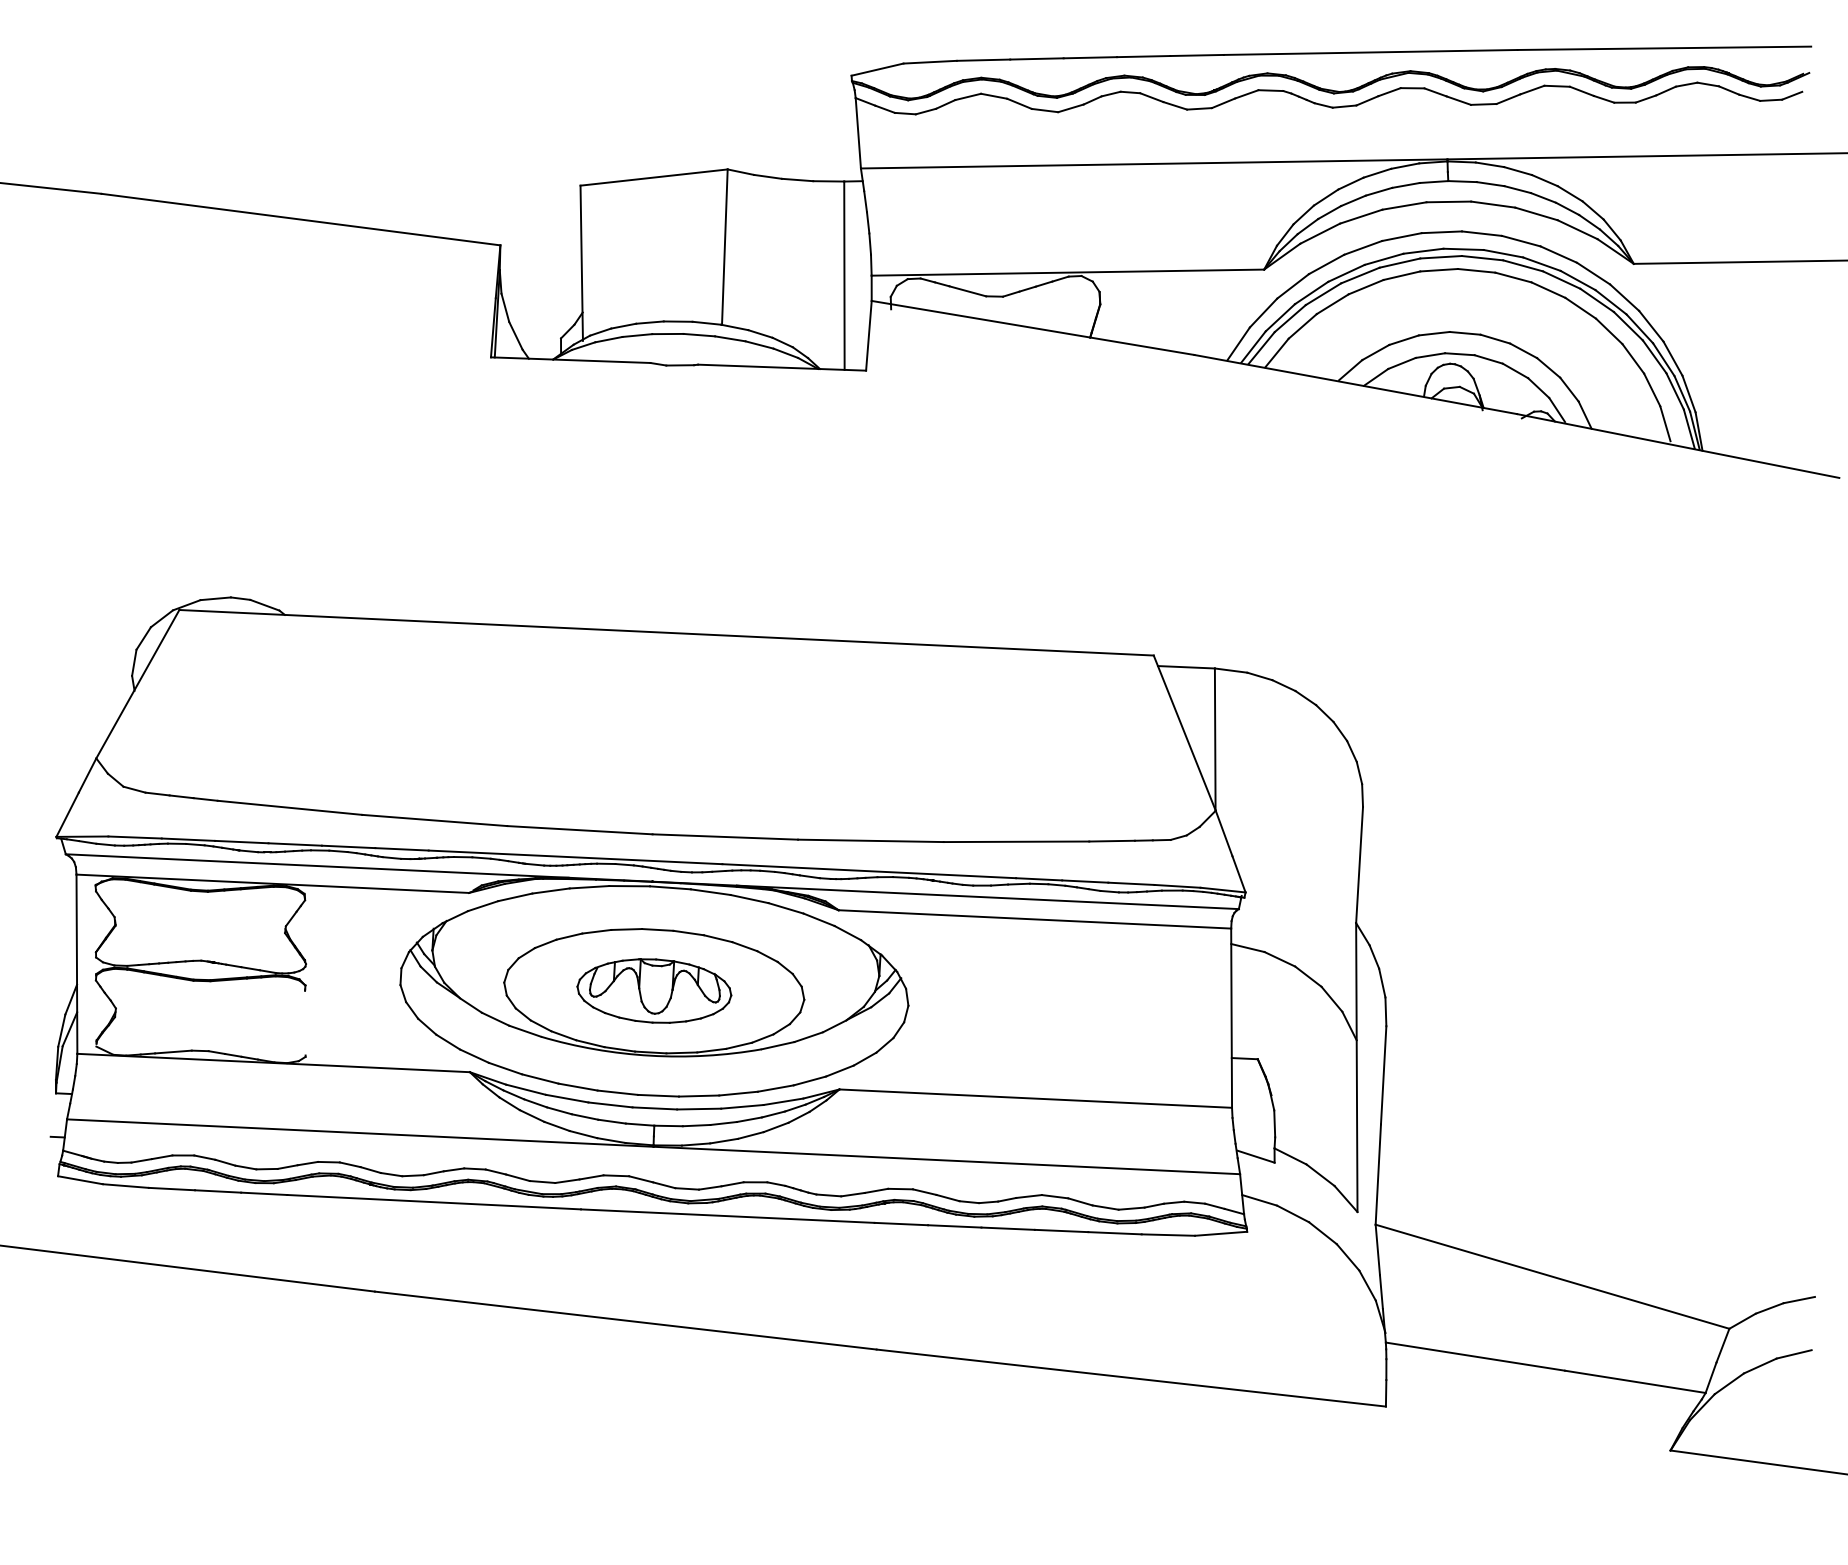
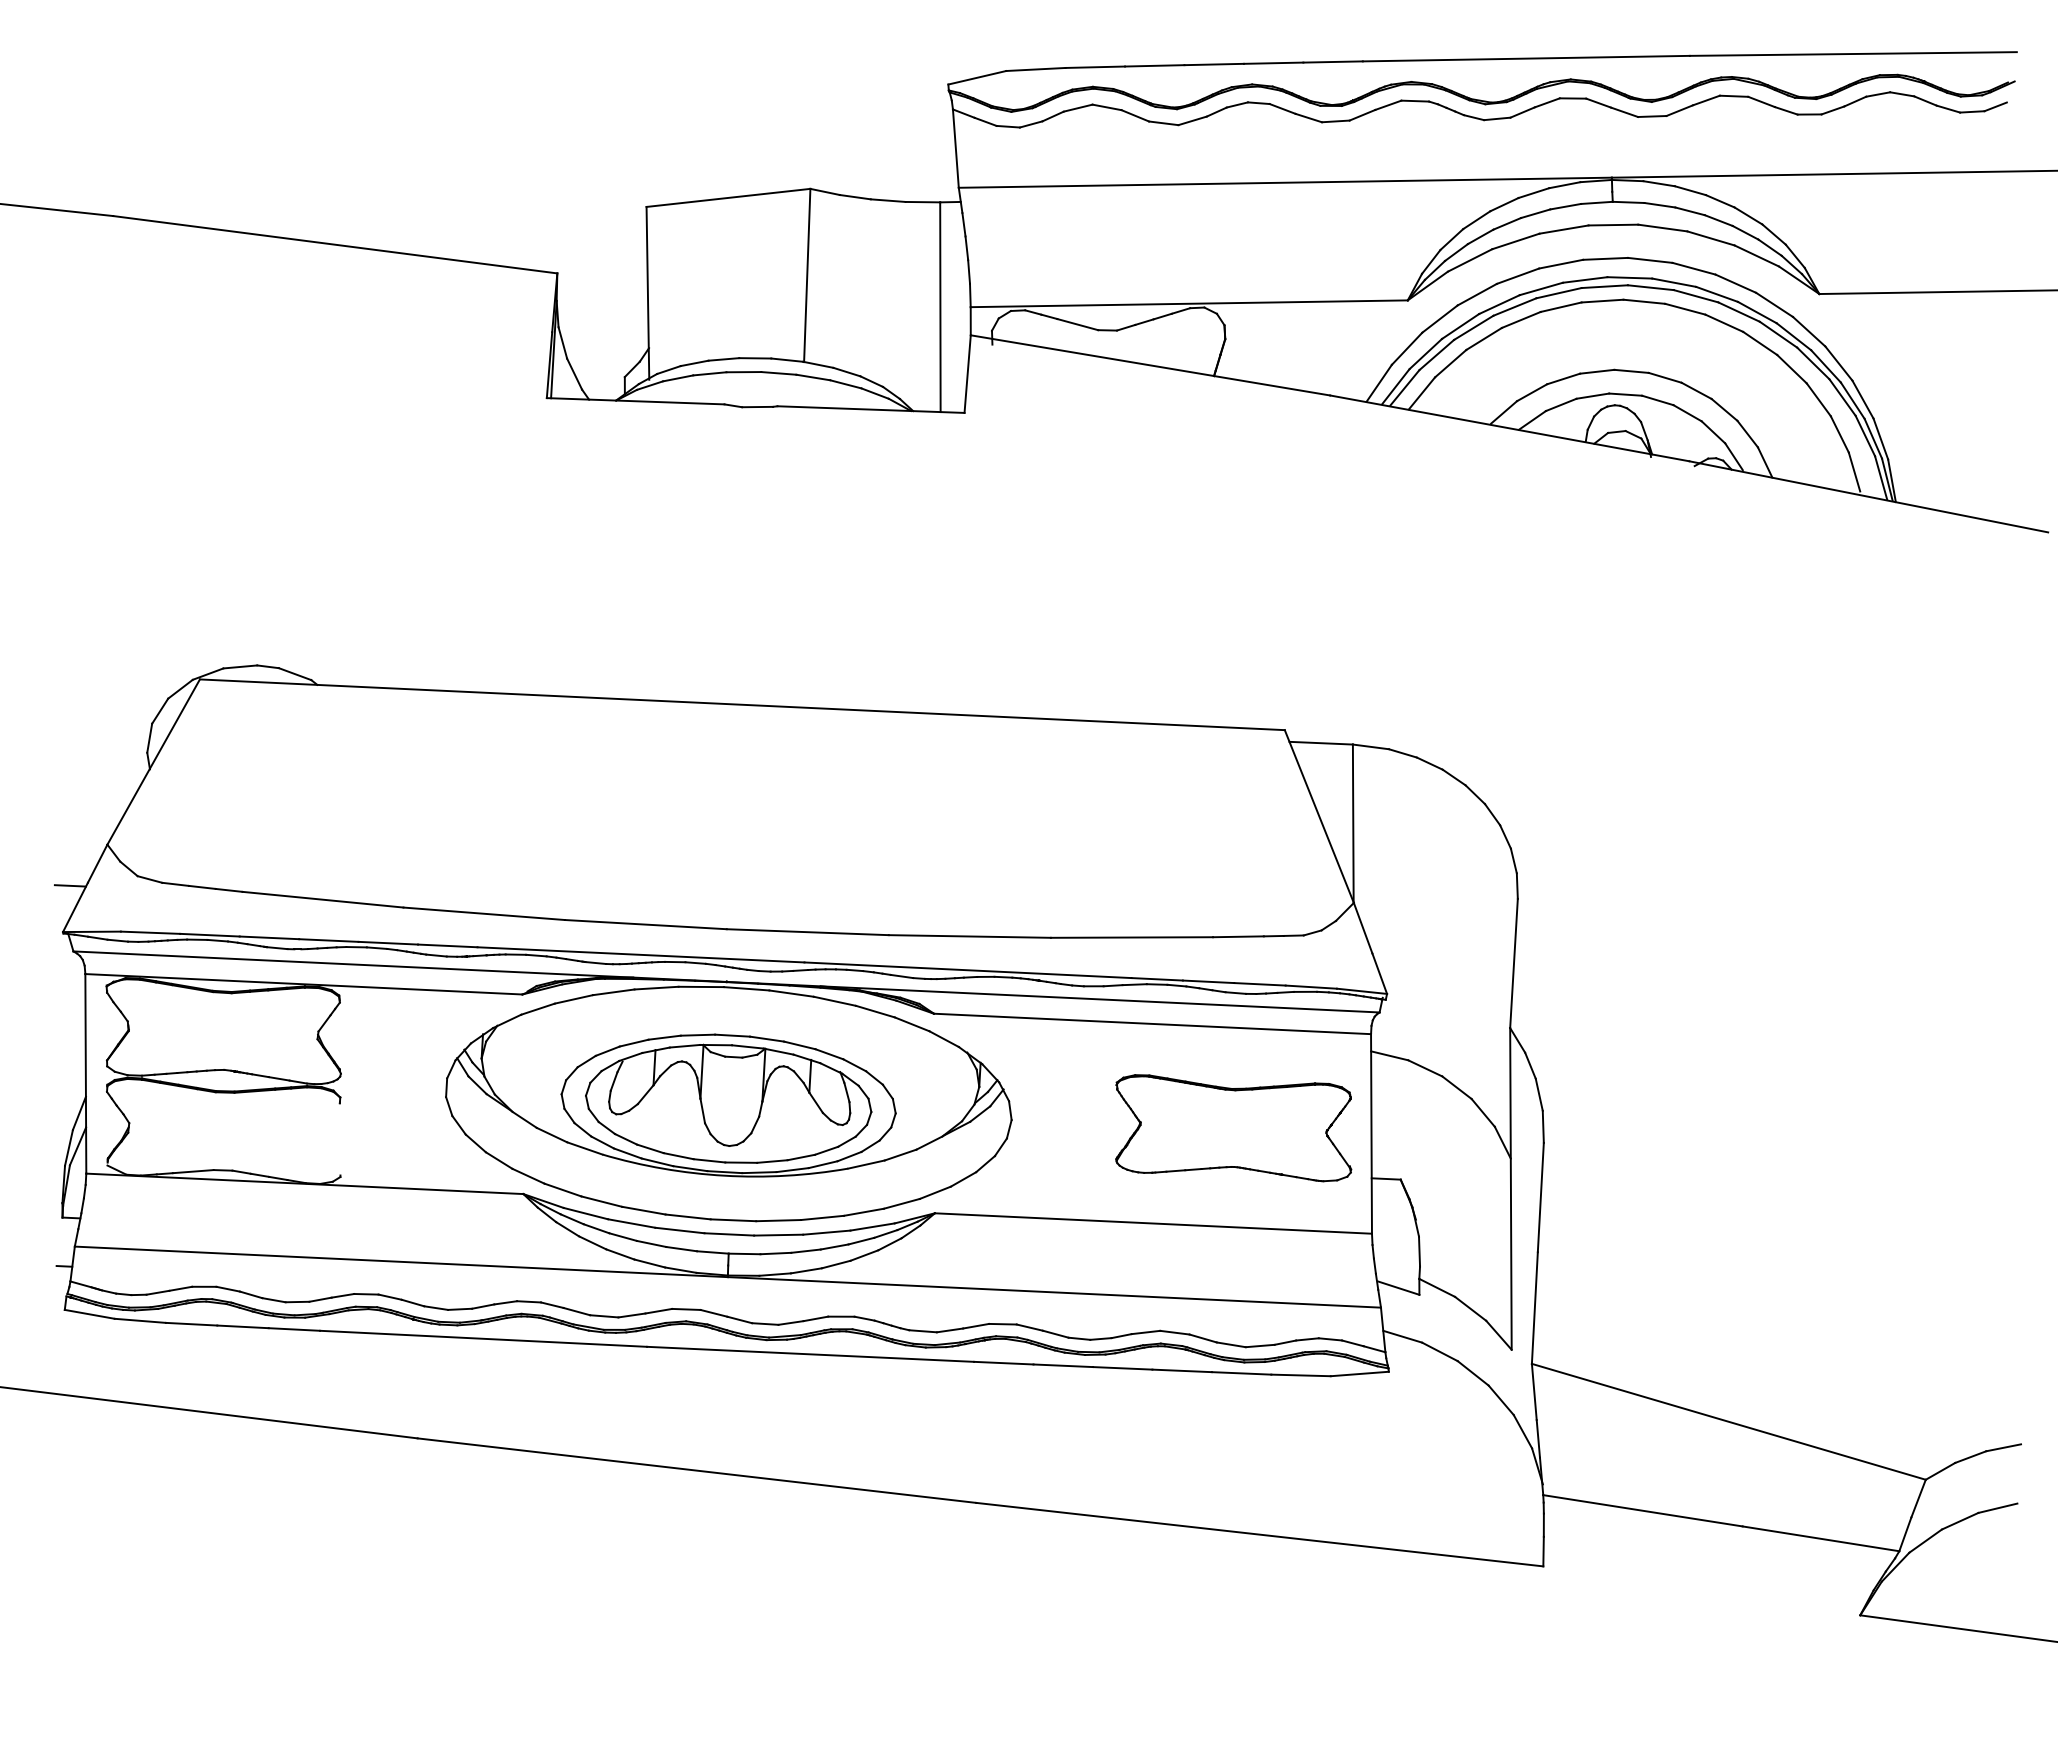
line: (63, 795) -> (70, 885), added
part: (654, 990) -> (728, 1103), size x1.67
part: (1107, 1013) -> (1233, 1128), added

